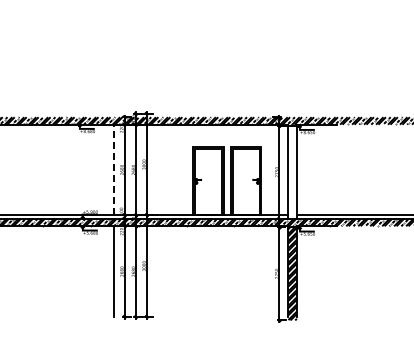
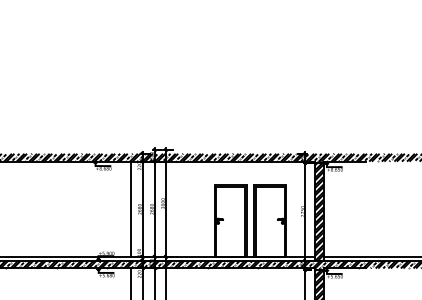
line: (113, 169) -> (130, 208), dashed -> solid
hatch: (292, 171) -> (319, 210), added

